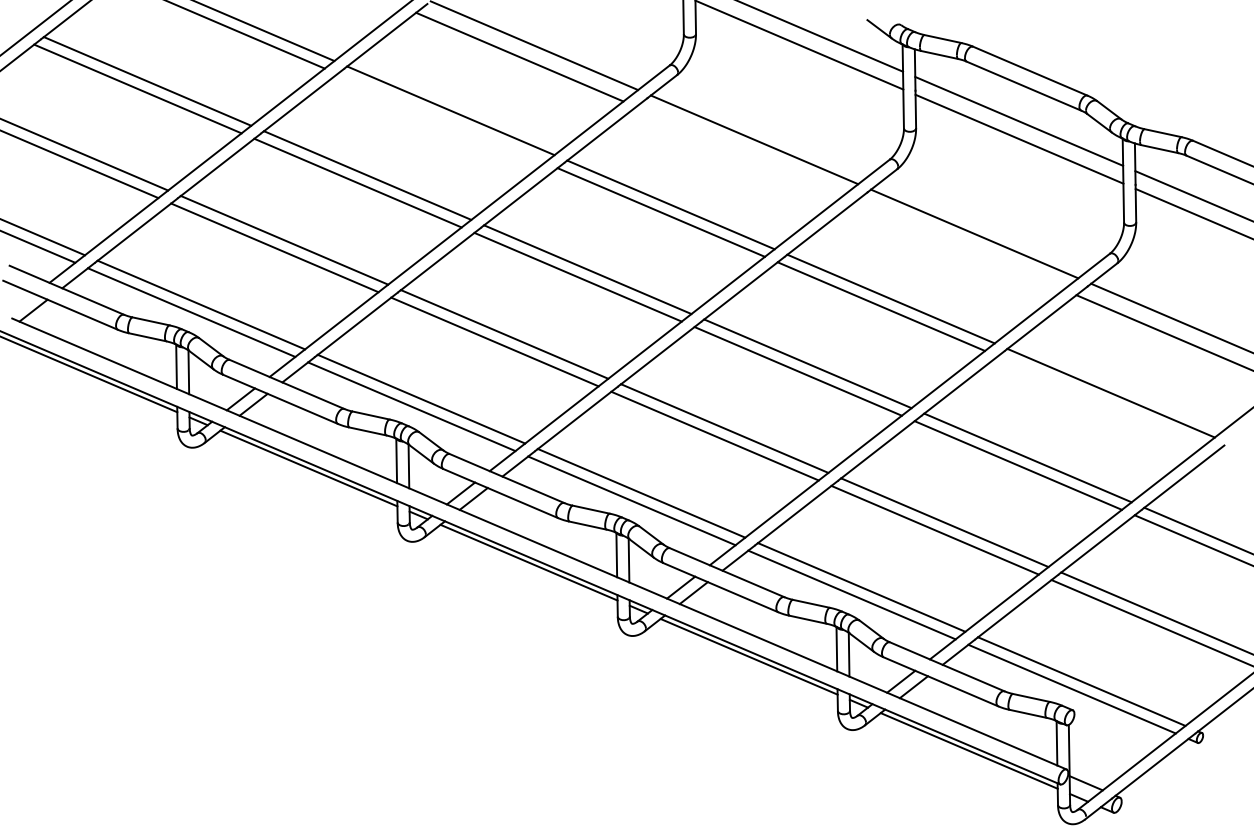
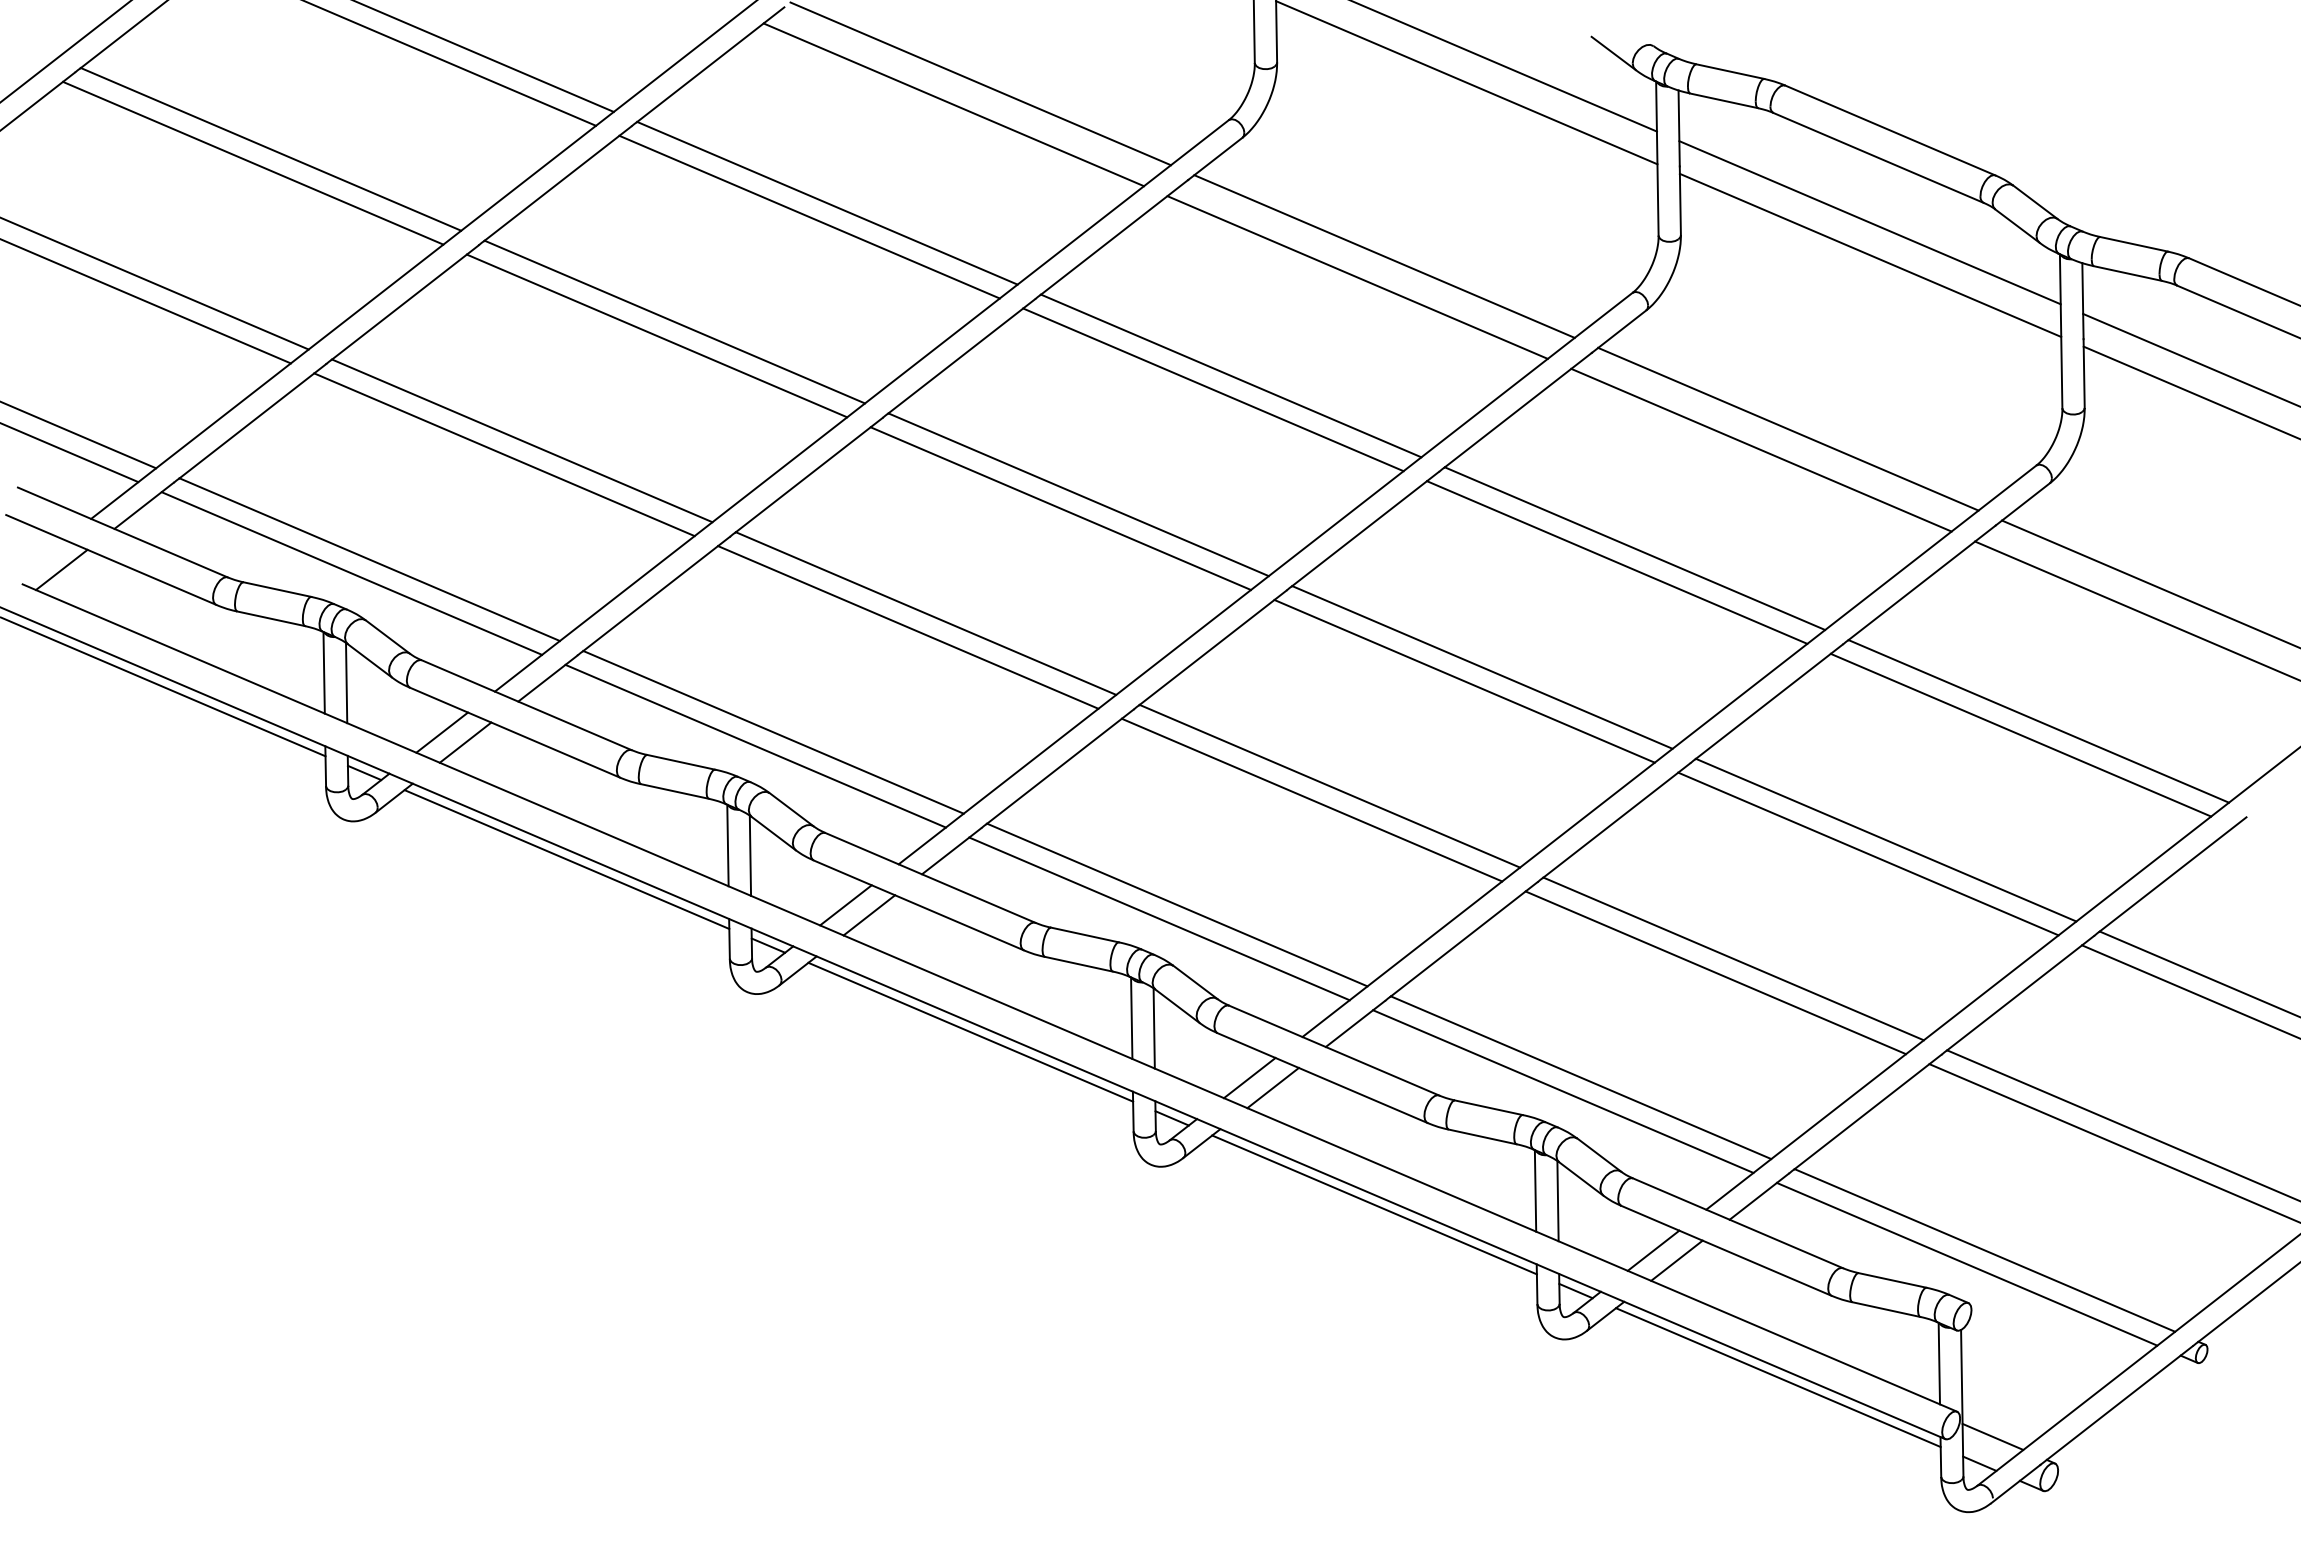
line: (440, 118) -> (808, 217), added
line: (739, 150) -> (1356, 276), added
line: (959, 245) -> (1760, 450), added
line: (1101, 400) -> (2021, 734), added

